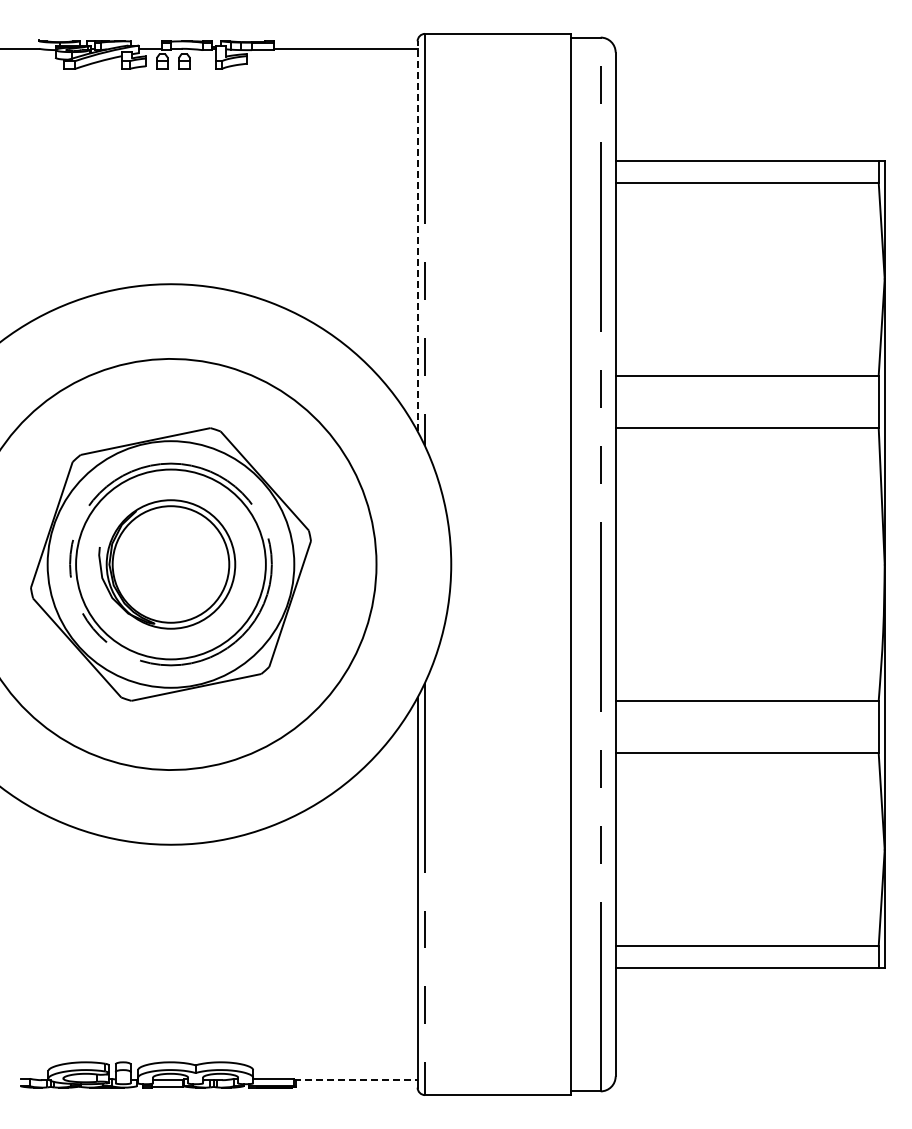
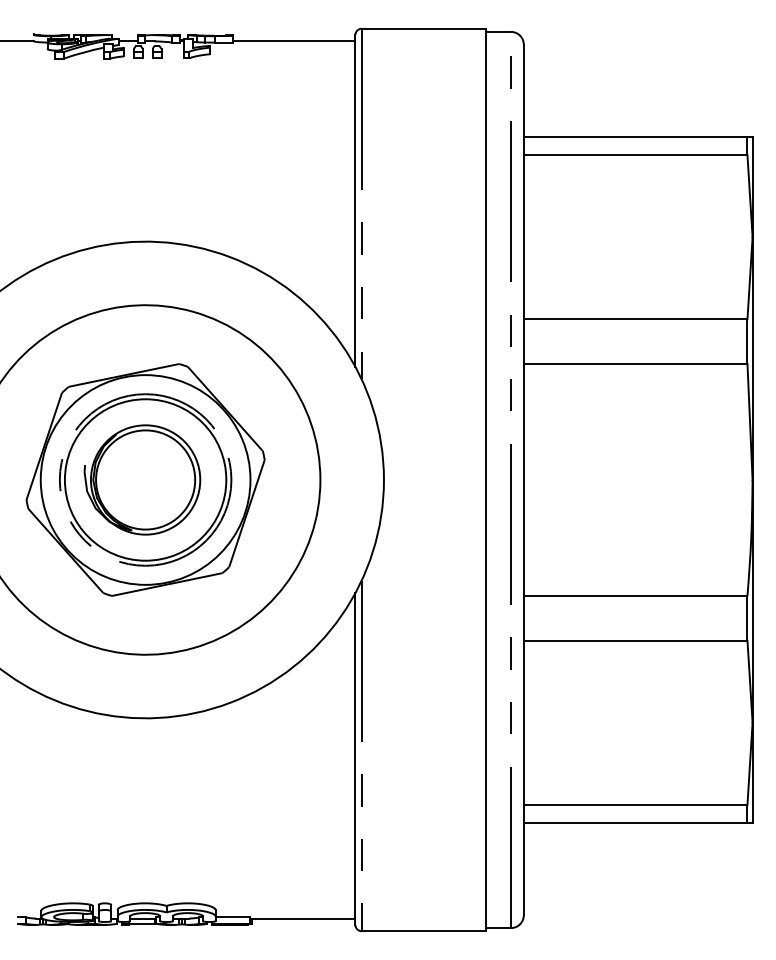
line: (417, 235) -> (355, 200), dashed -> solid
line: (356, 1080) -> (303, 918), dashed -> solid

